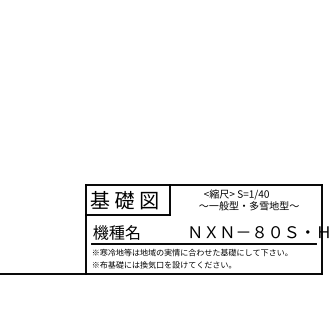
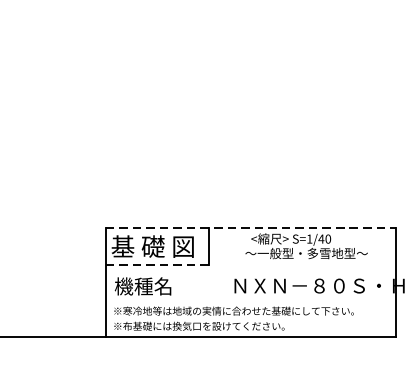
line: (203, 185) -> (250, 228), solid -> dashed
line: (128, 214) -> (158, 264), solid -> dashed
line: (203, 244) -> (250, 301), removed

